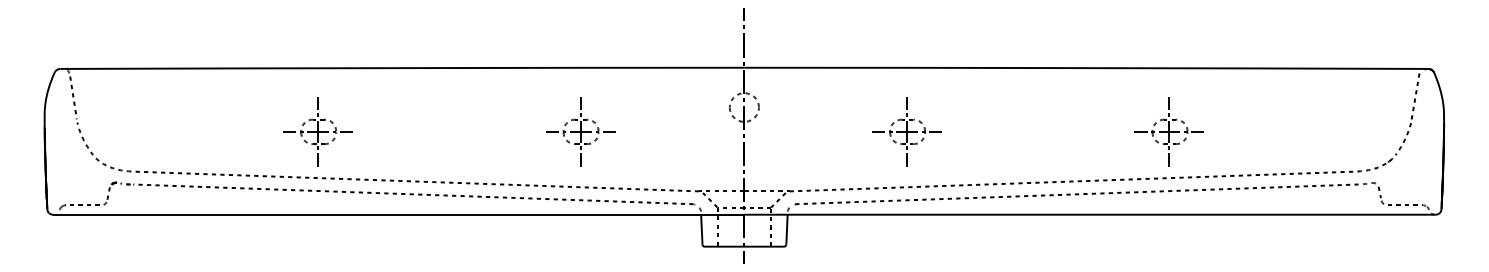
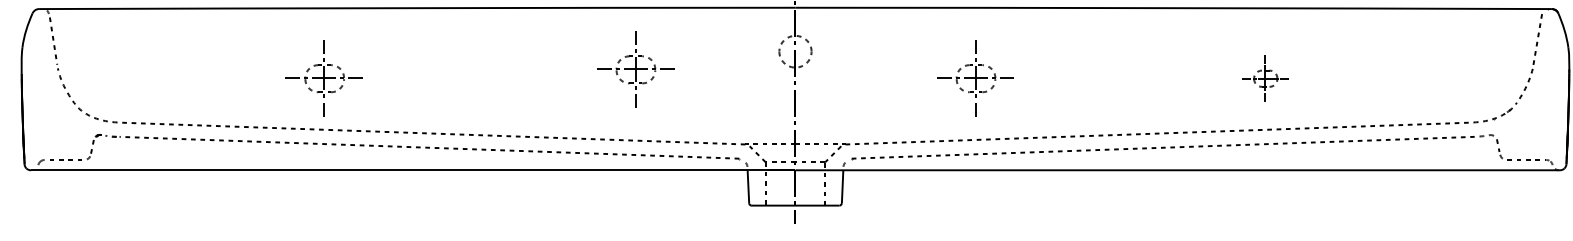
part: (580, 131) -> (635, 69), moved
part: (1168, 131) -> (1264, 78), size x0.6

